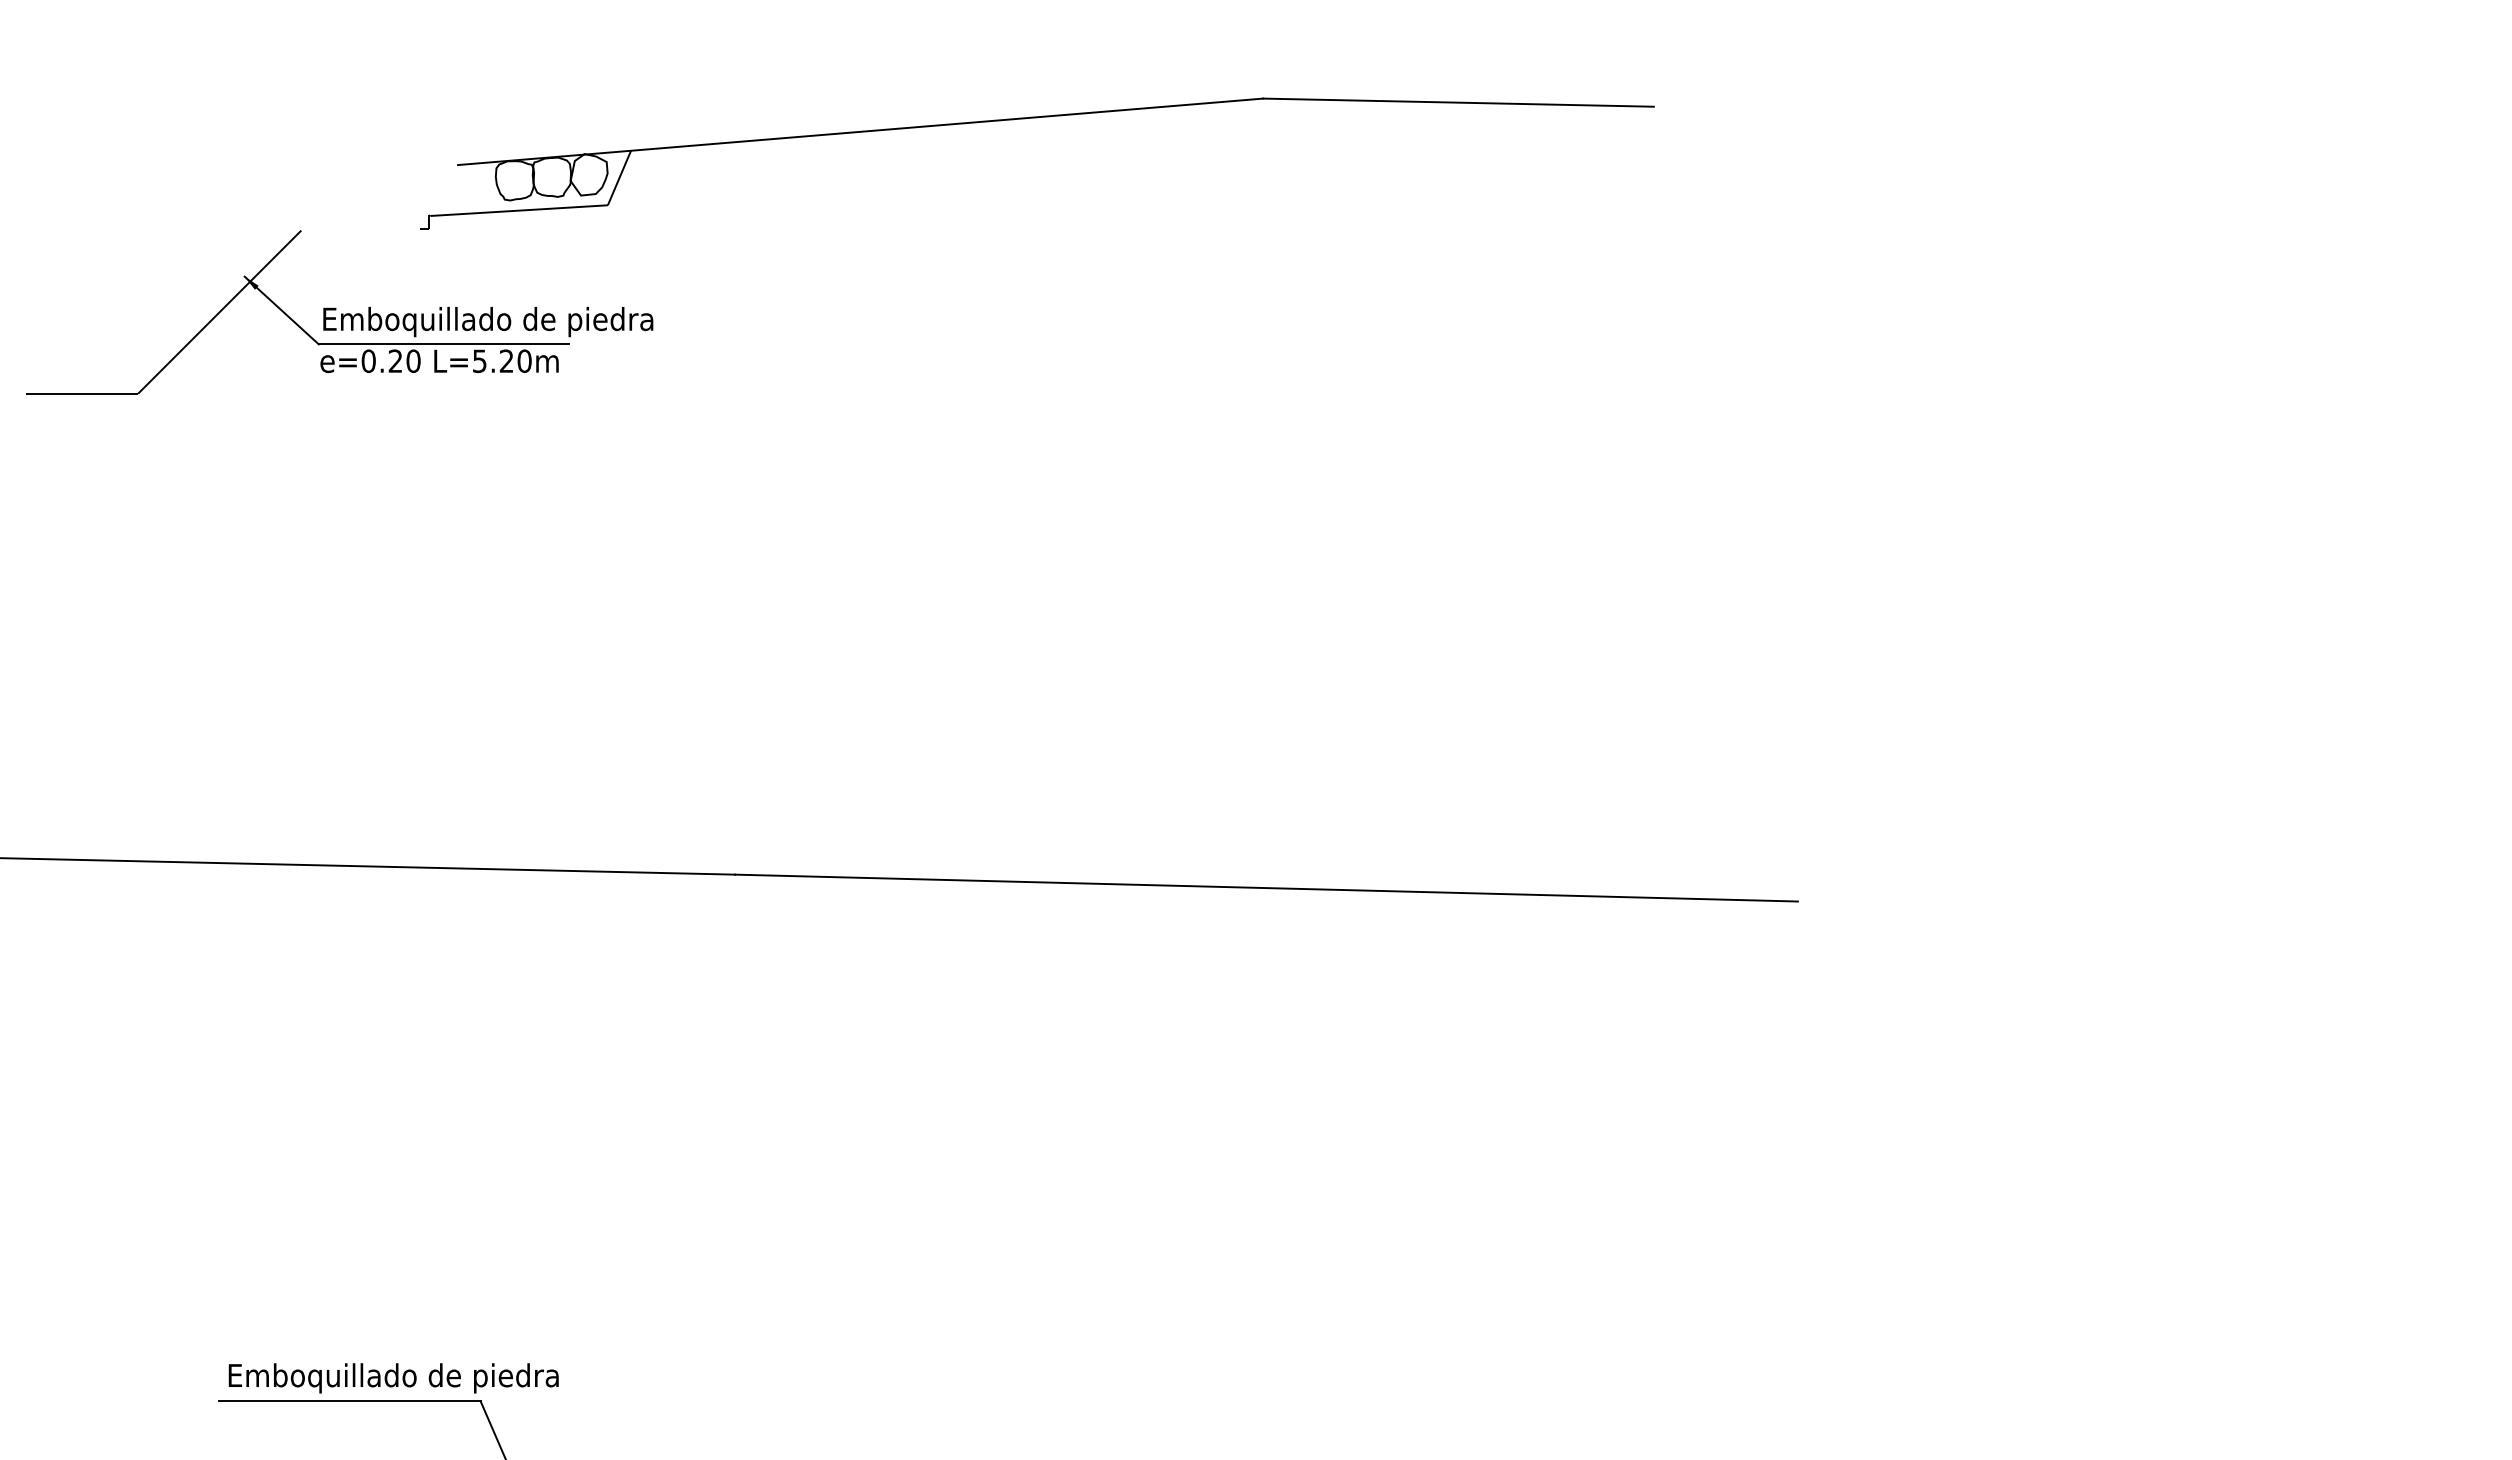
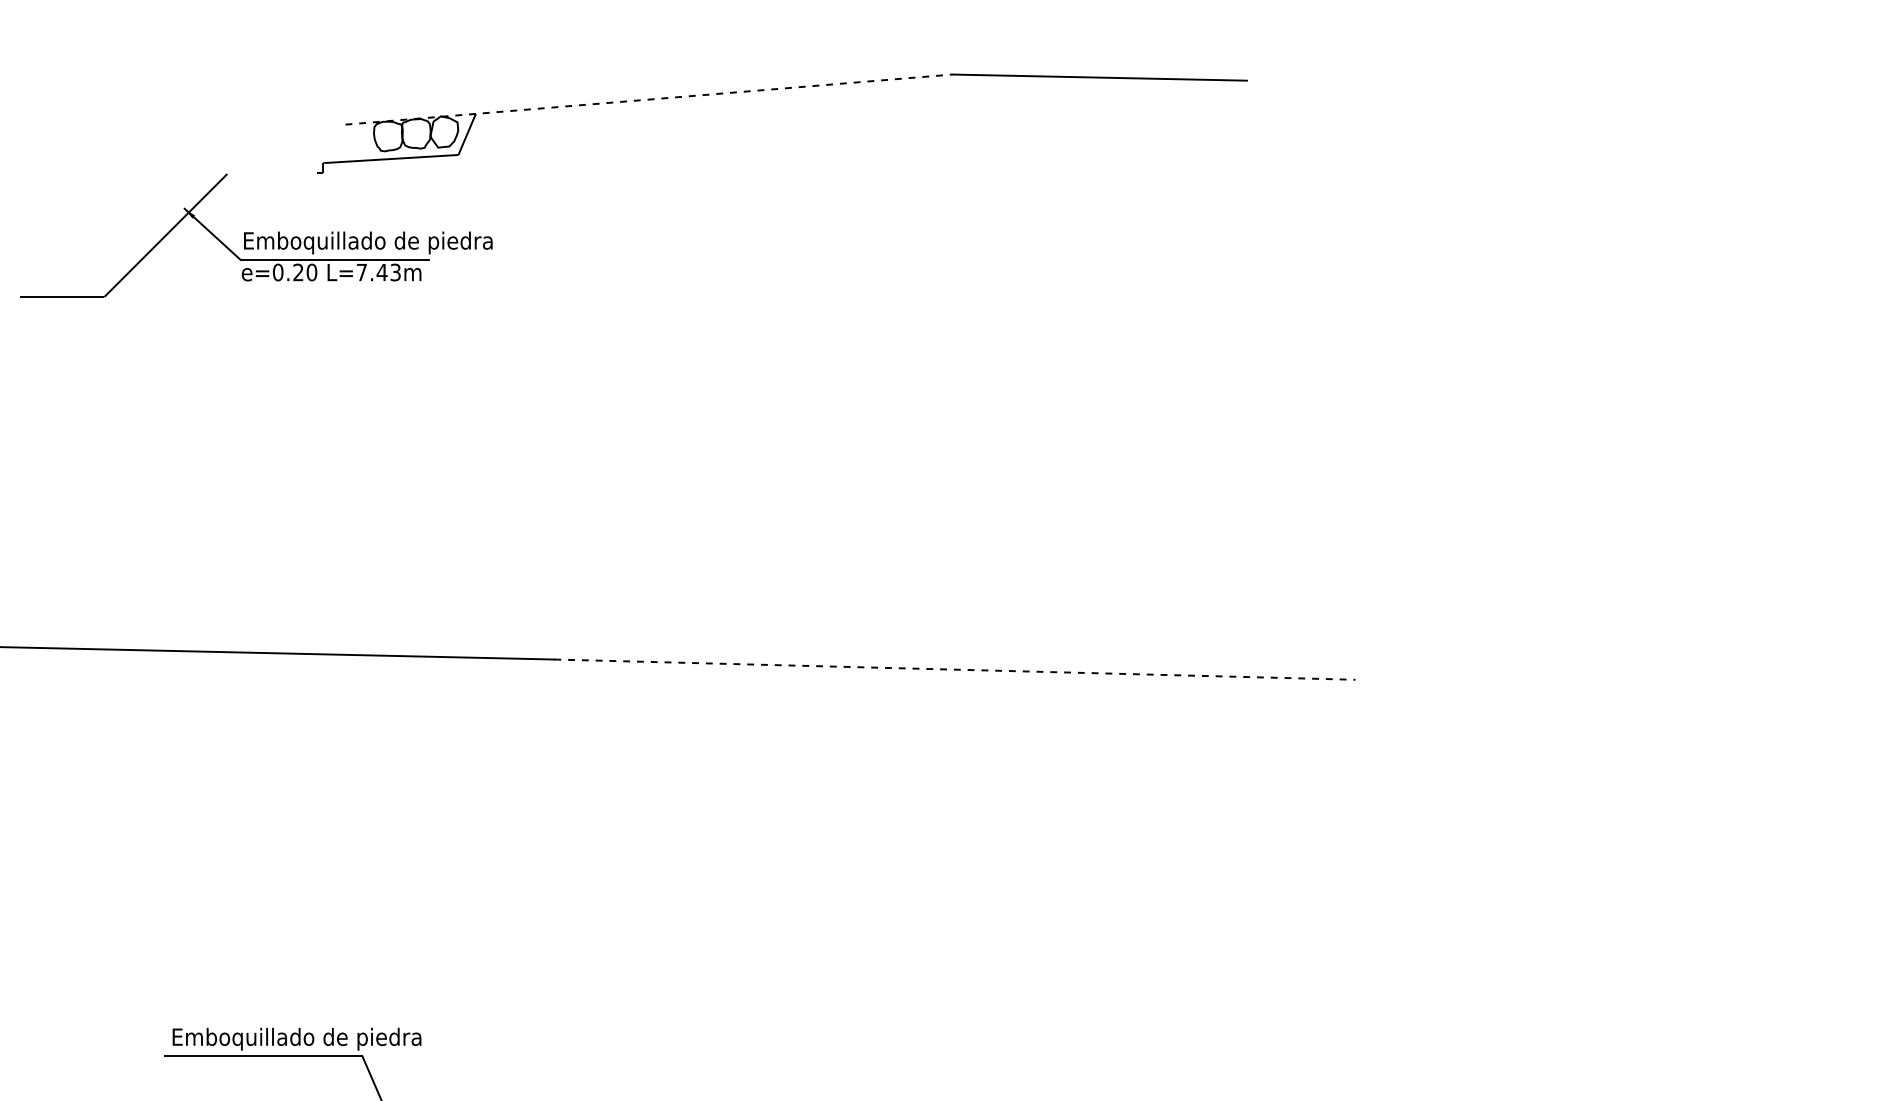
line: (860, 131) -> (648, 99), solid -> dashed
text: (502, 361) -> (379, 272), L=5.20m -> L=7.43m
line: (1266, 888) -> (954, 669), solid -> dashed

